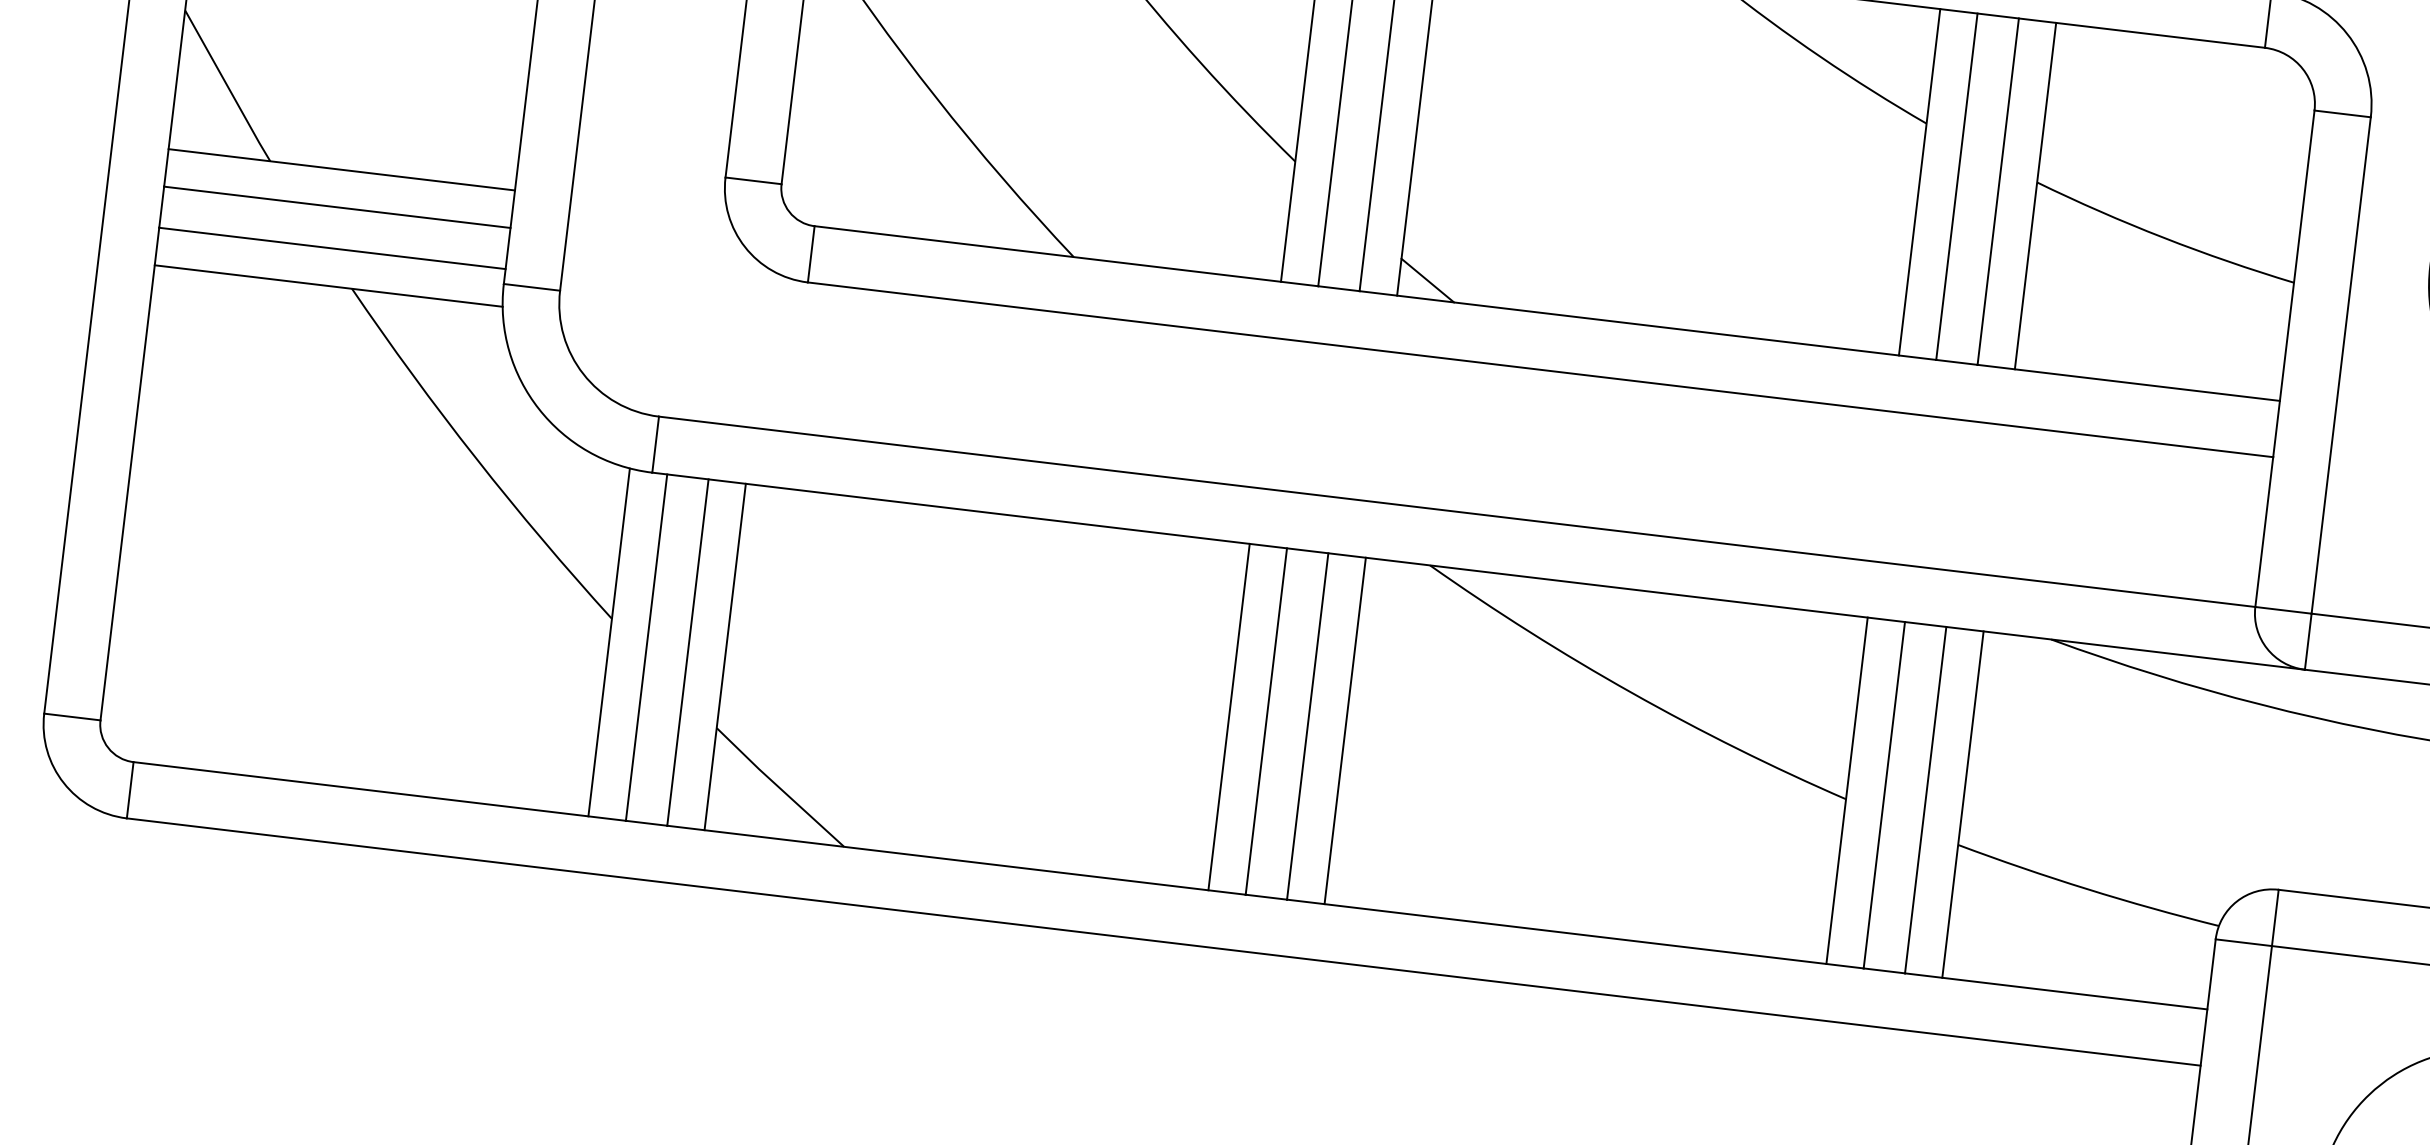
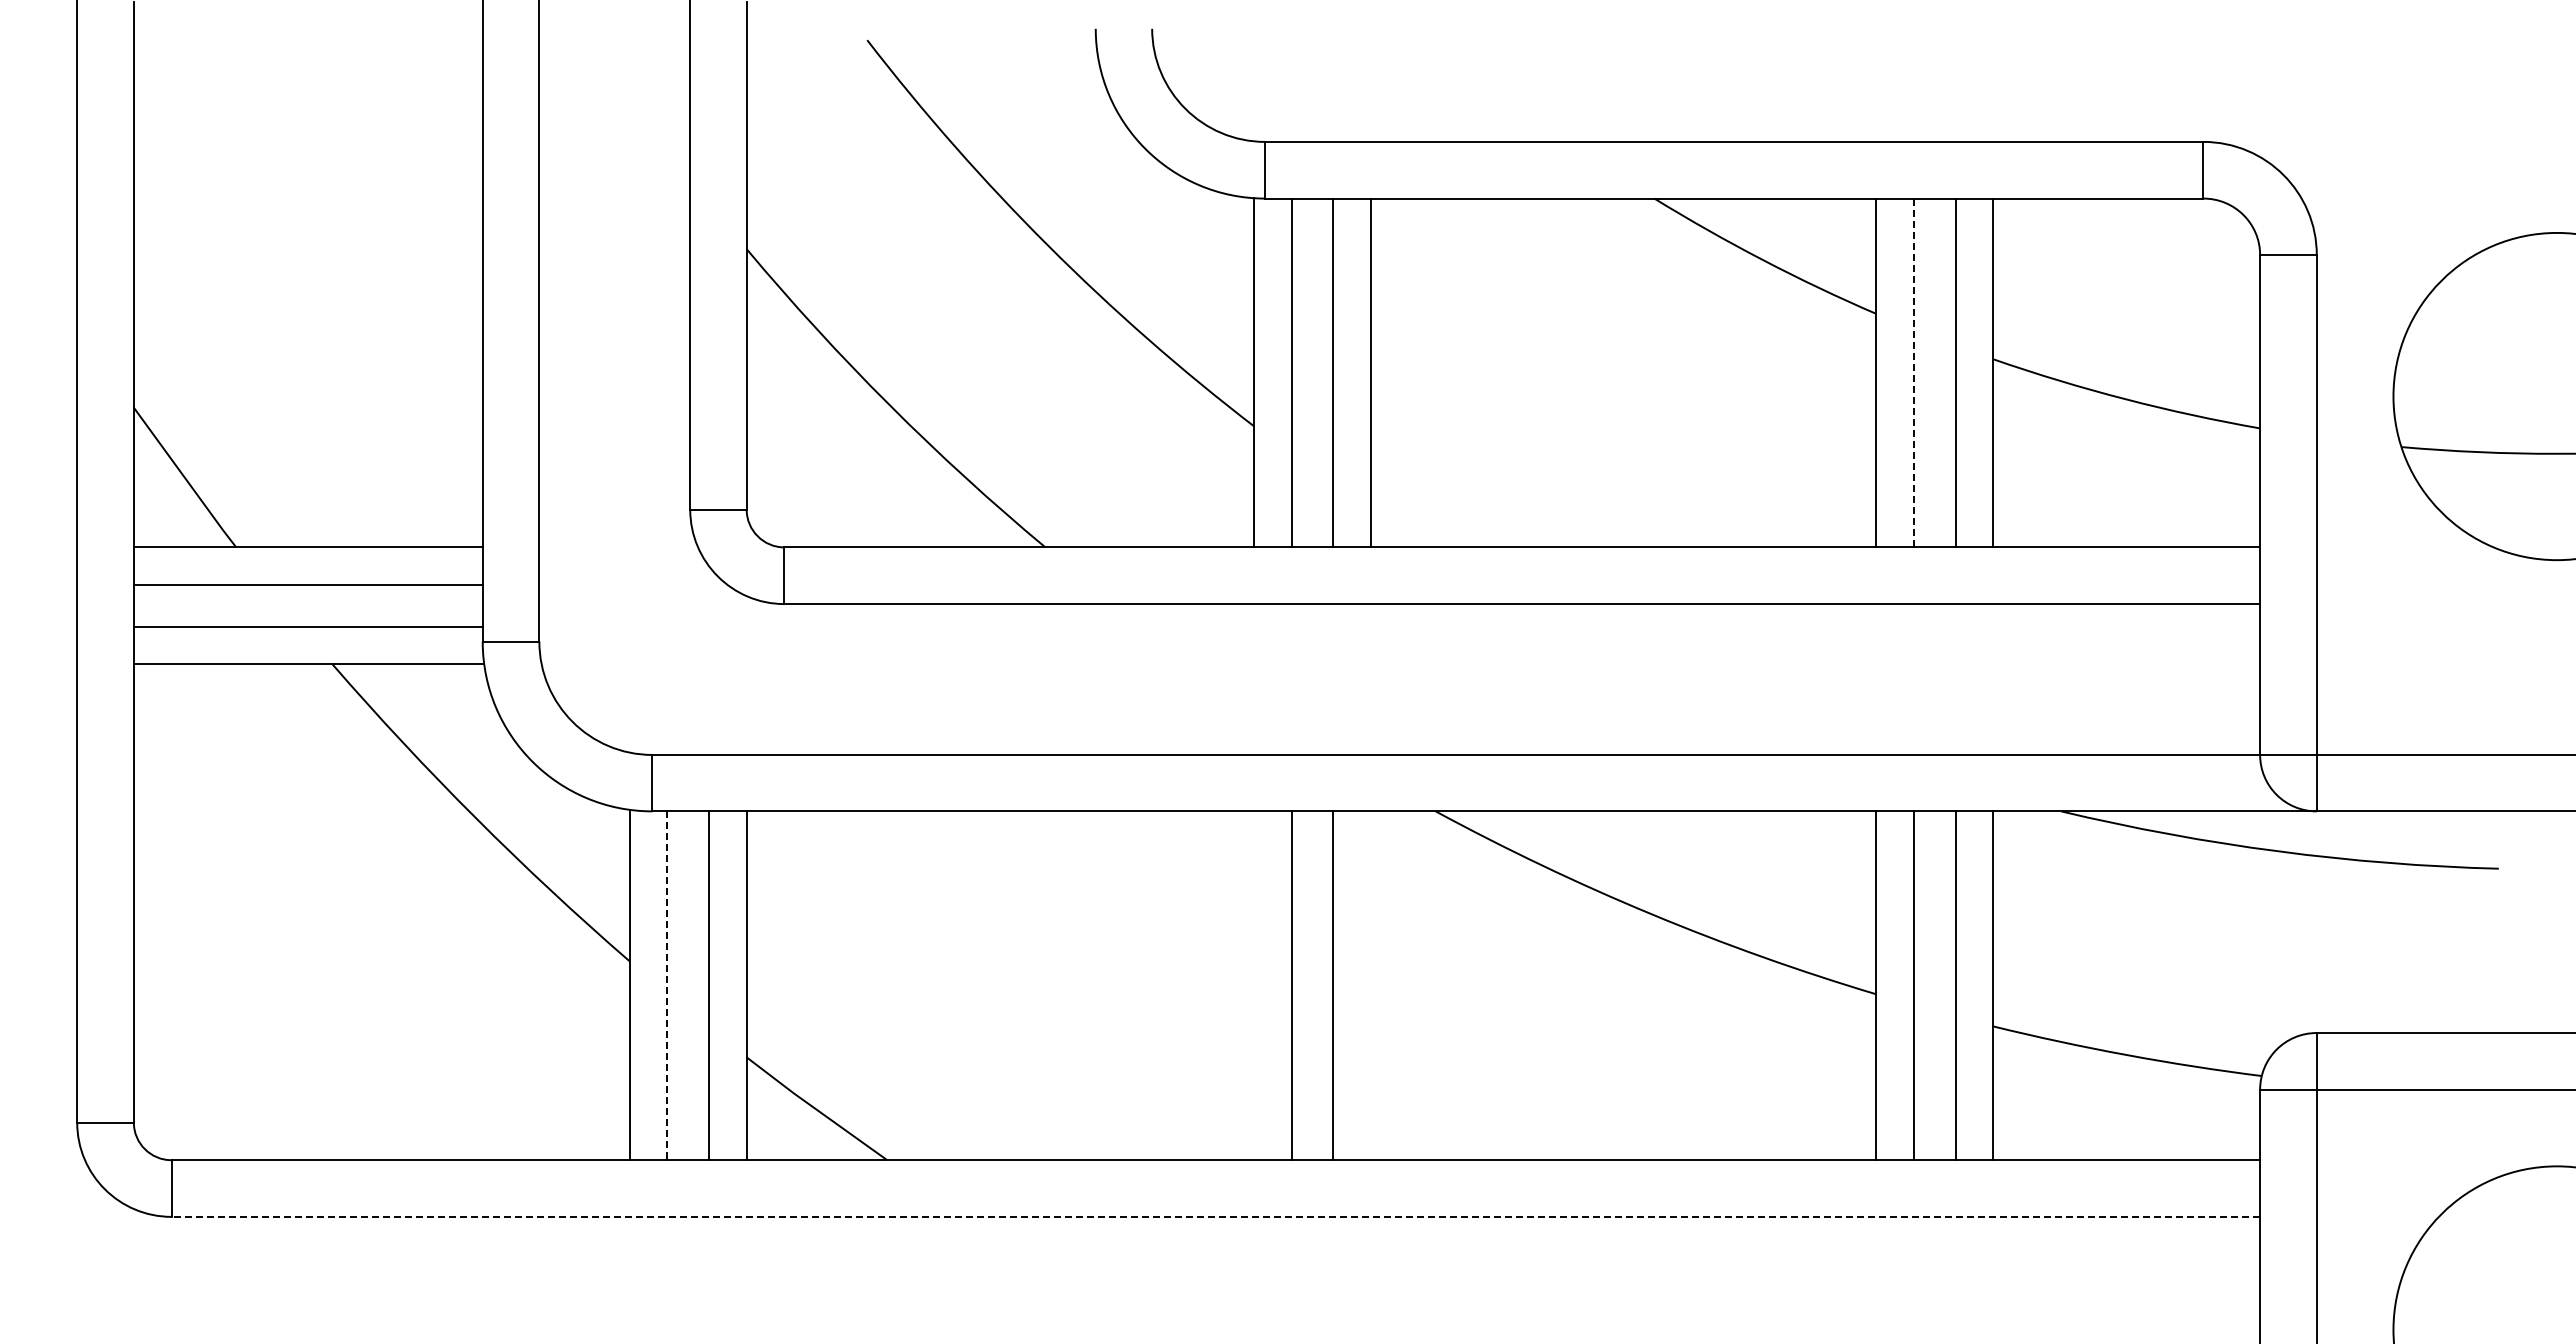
line: (1957, 187) -> (1914, 373), solid -> dashed
line: (1427, 280) -> (1399, 528), removed
line: (646, 648) -> (667, 986), solid -> dashed
line: (1229, 716) -> (1254, 985), removed
line: (1345, 730) -> (1371, 985), removed
line: (1163, 941) -> (1215, 1216), solid -> dashed

